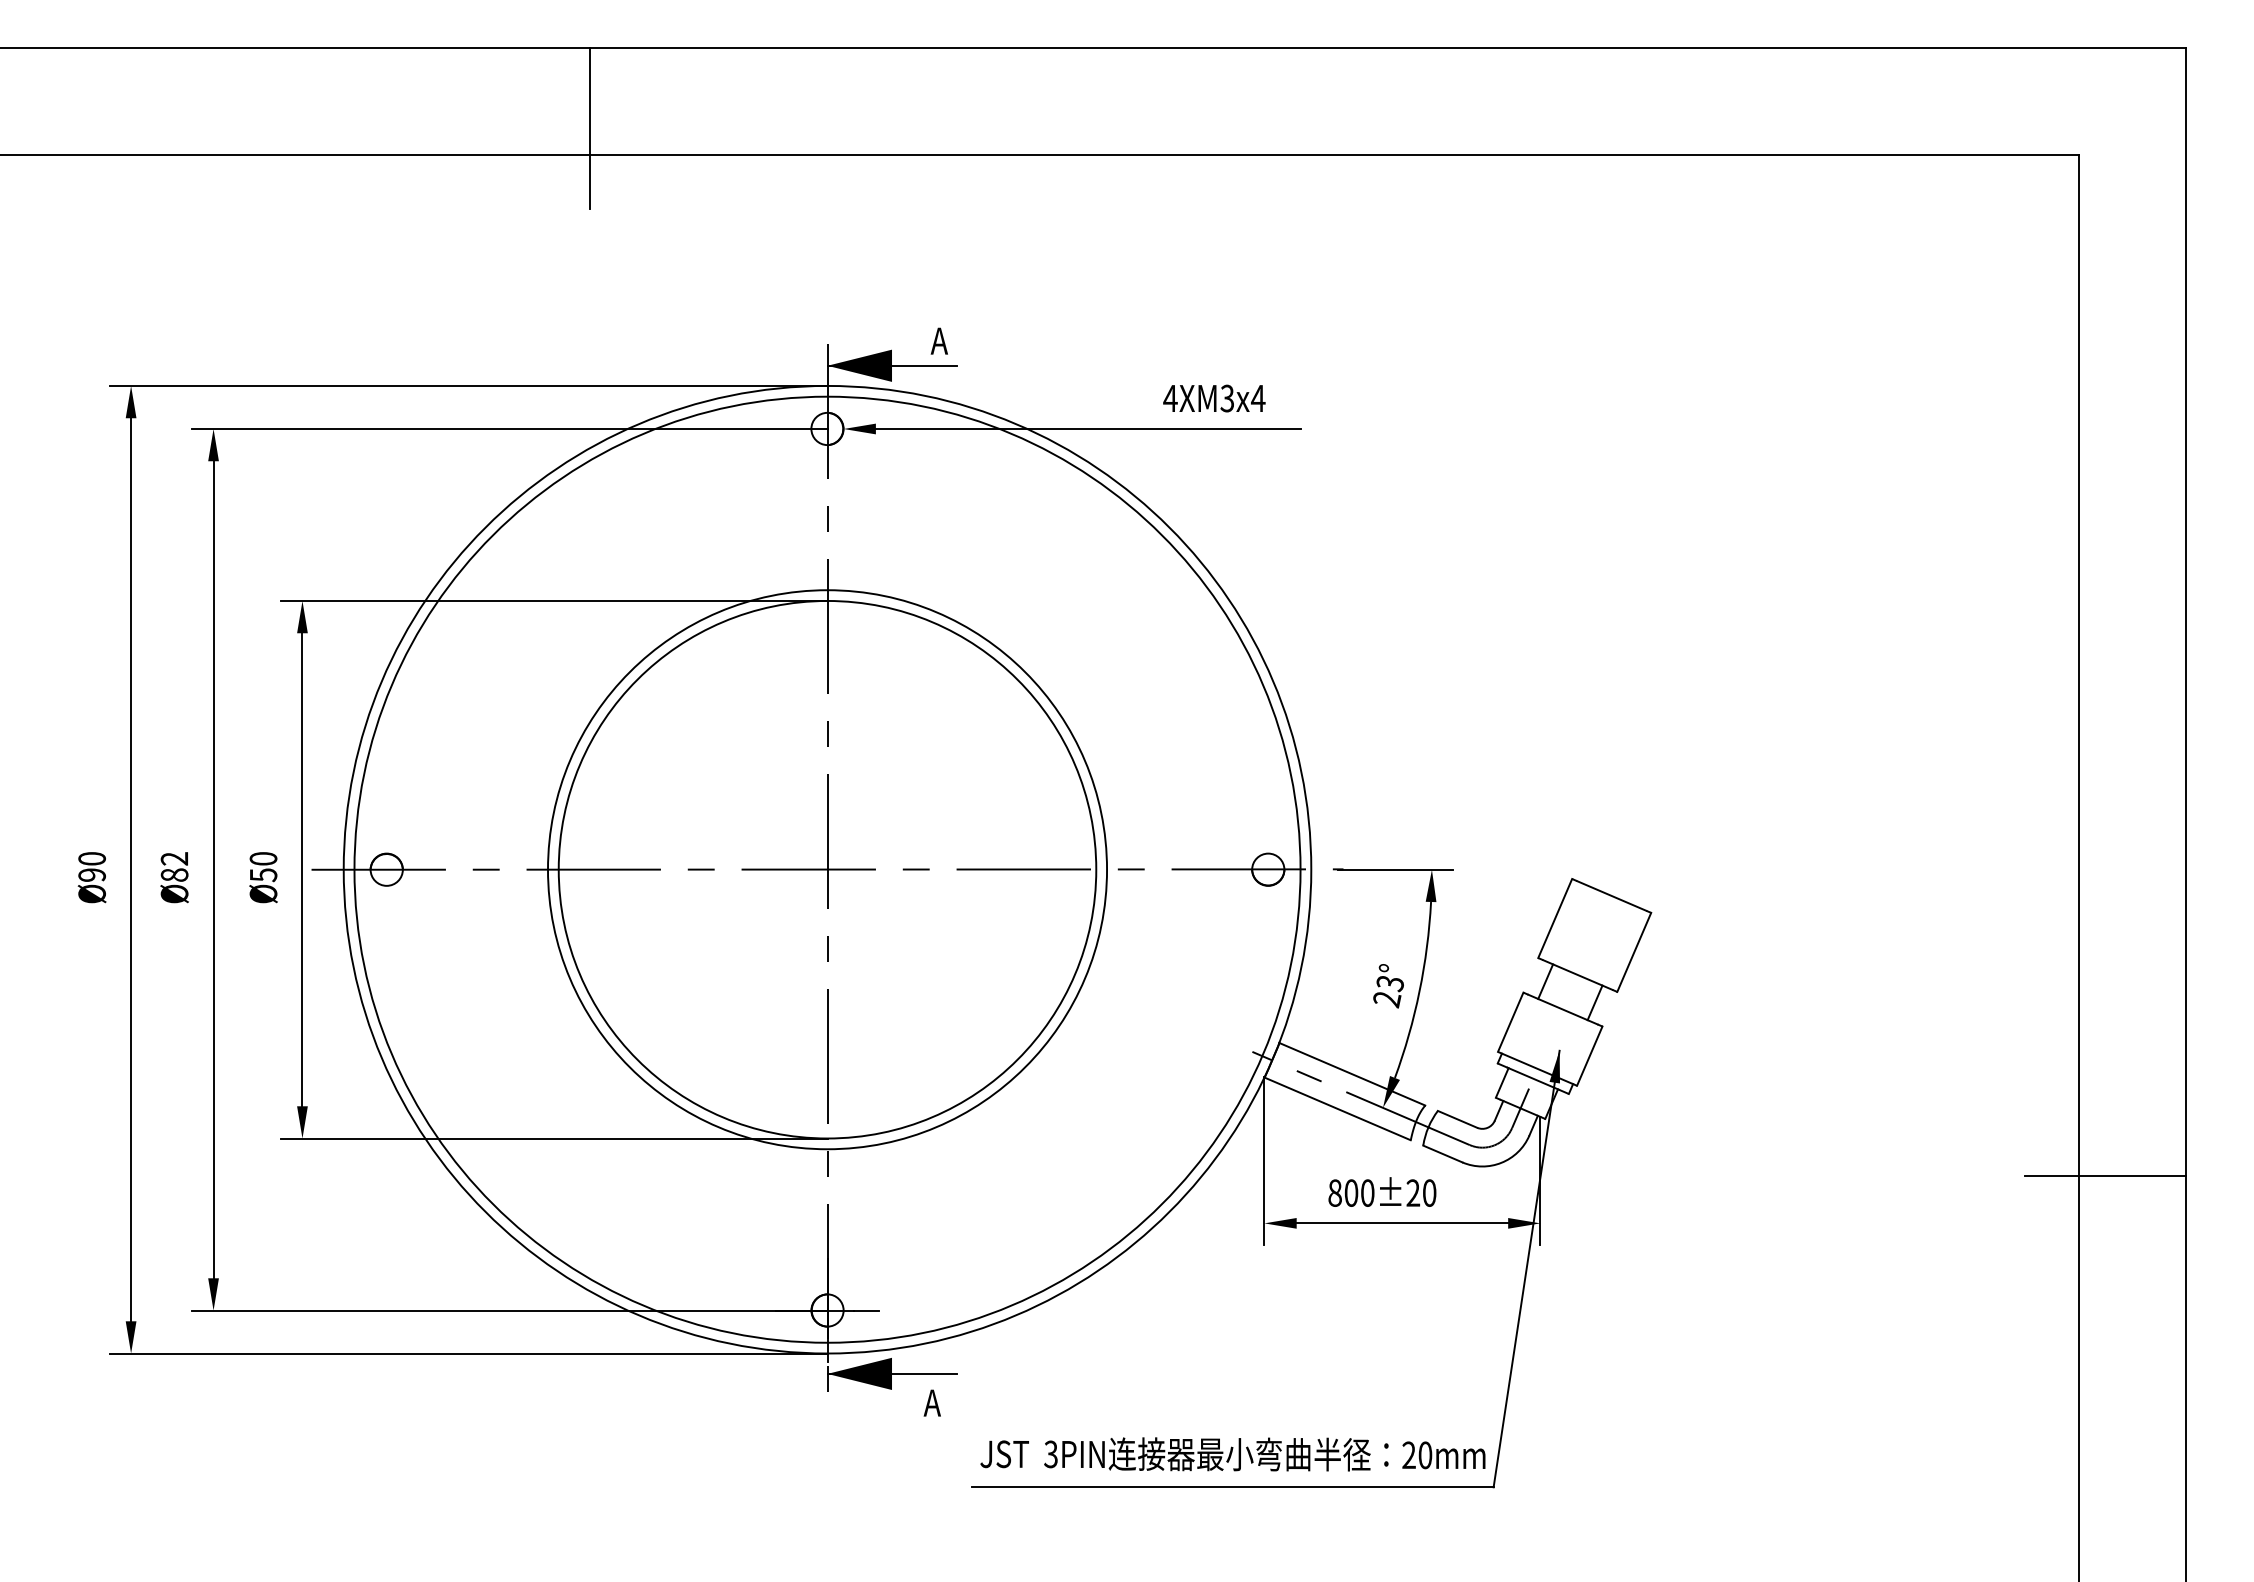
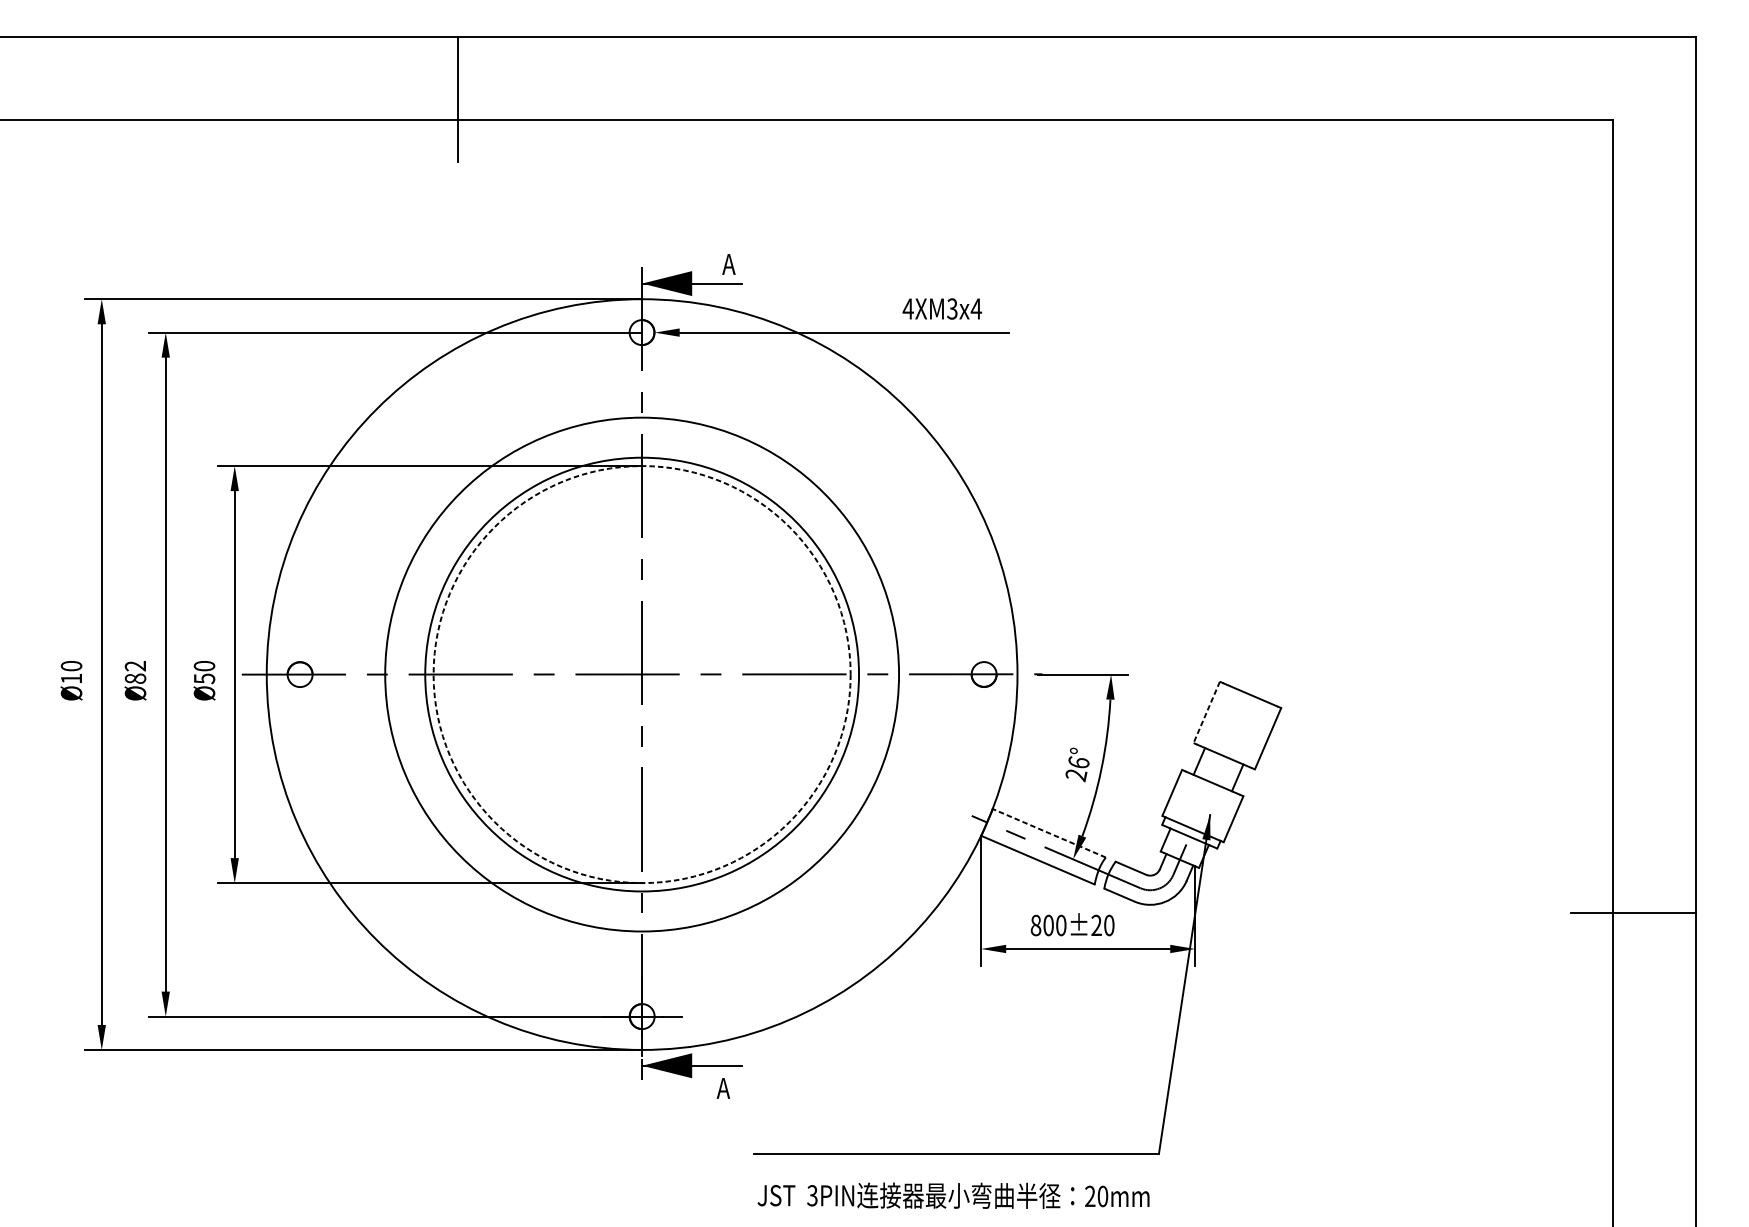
circle: (827, 869) -> (642, 674), size x0.7
circle: (827, 869) -> (642, 674), solid -> dashed
text: (91, 874) -> (71, 678), Ø90 -> Ø10
line: (1555, 918) -> (1206, 712), solid -> dashed
text: (1390, 983) -> (1078, 762), 23° -> 26°
line: (1351, 1074) -> (1048, 833), solid -> dashed
text: (1232, 1454) -> (953, 1195), moved

